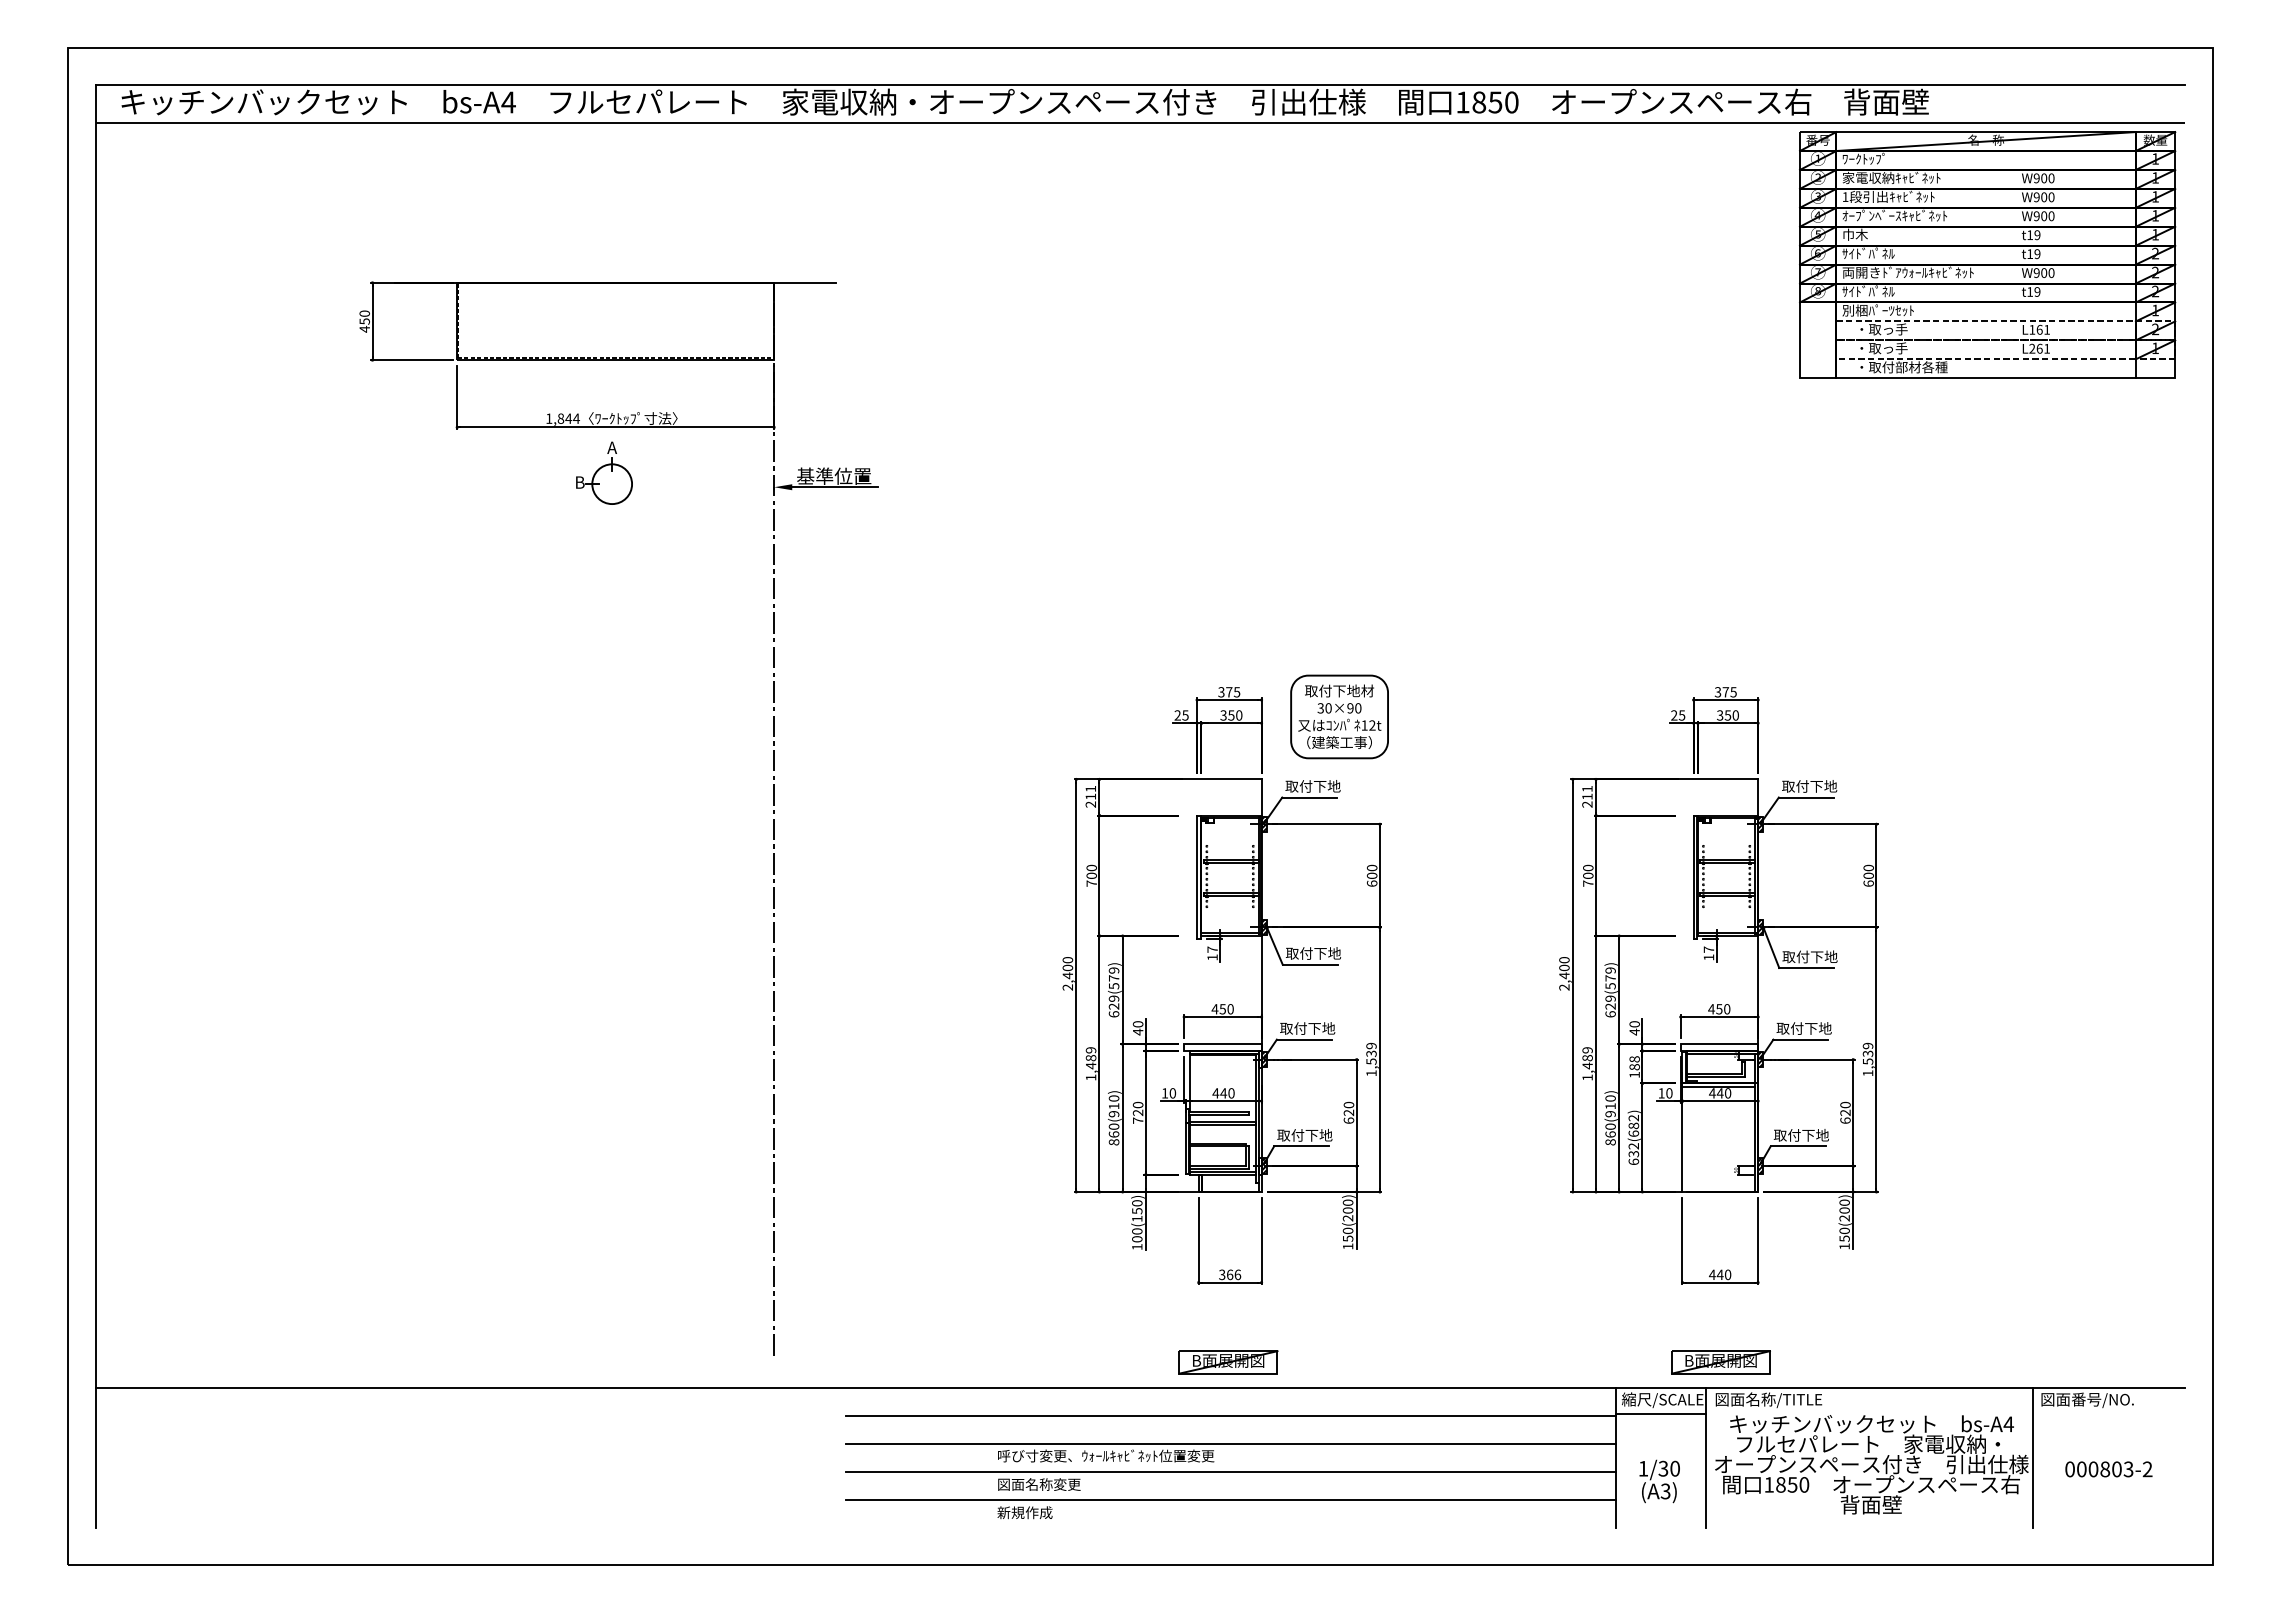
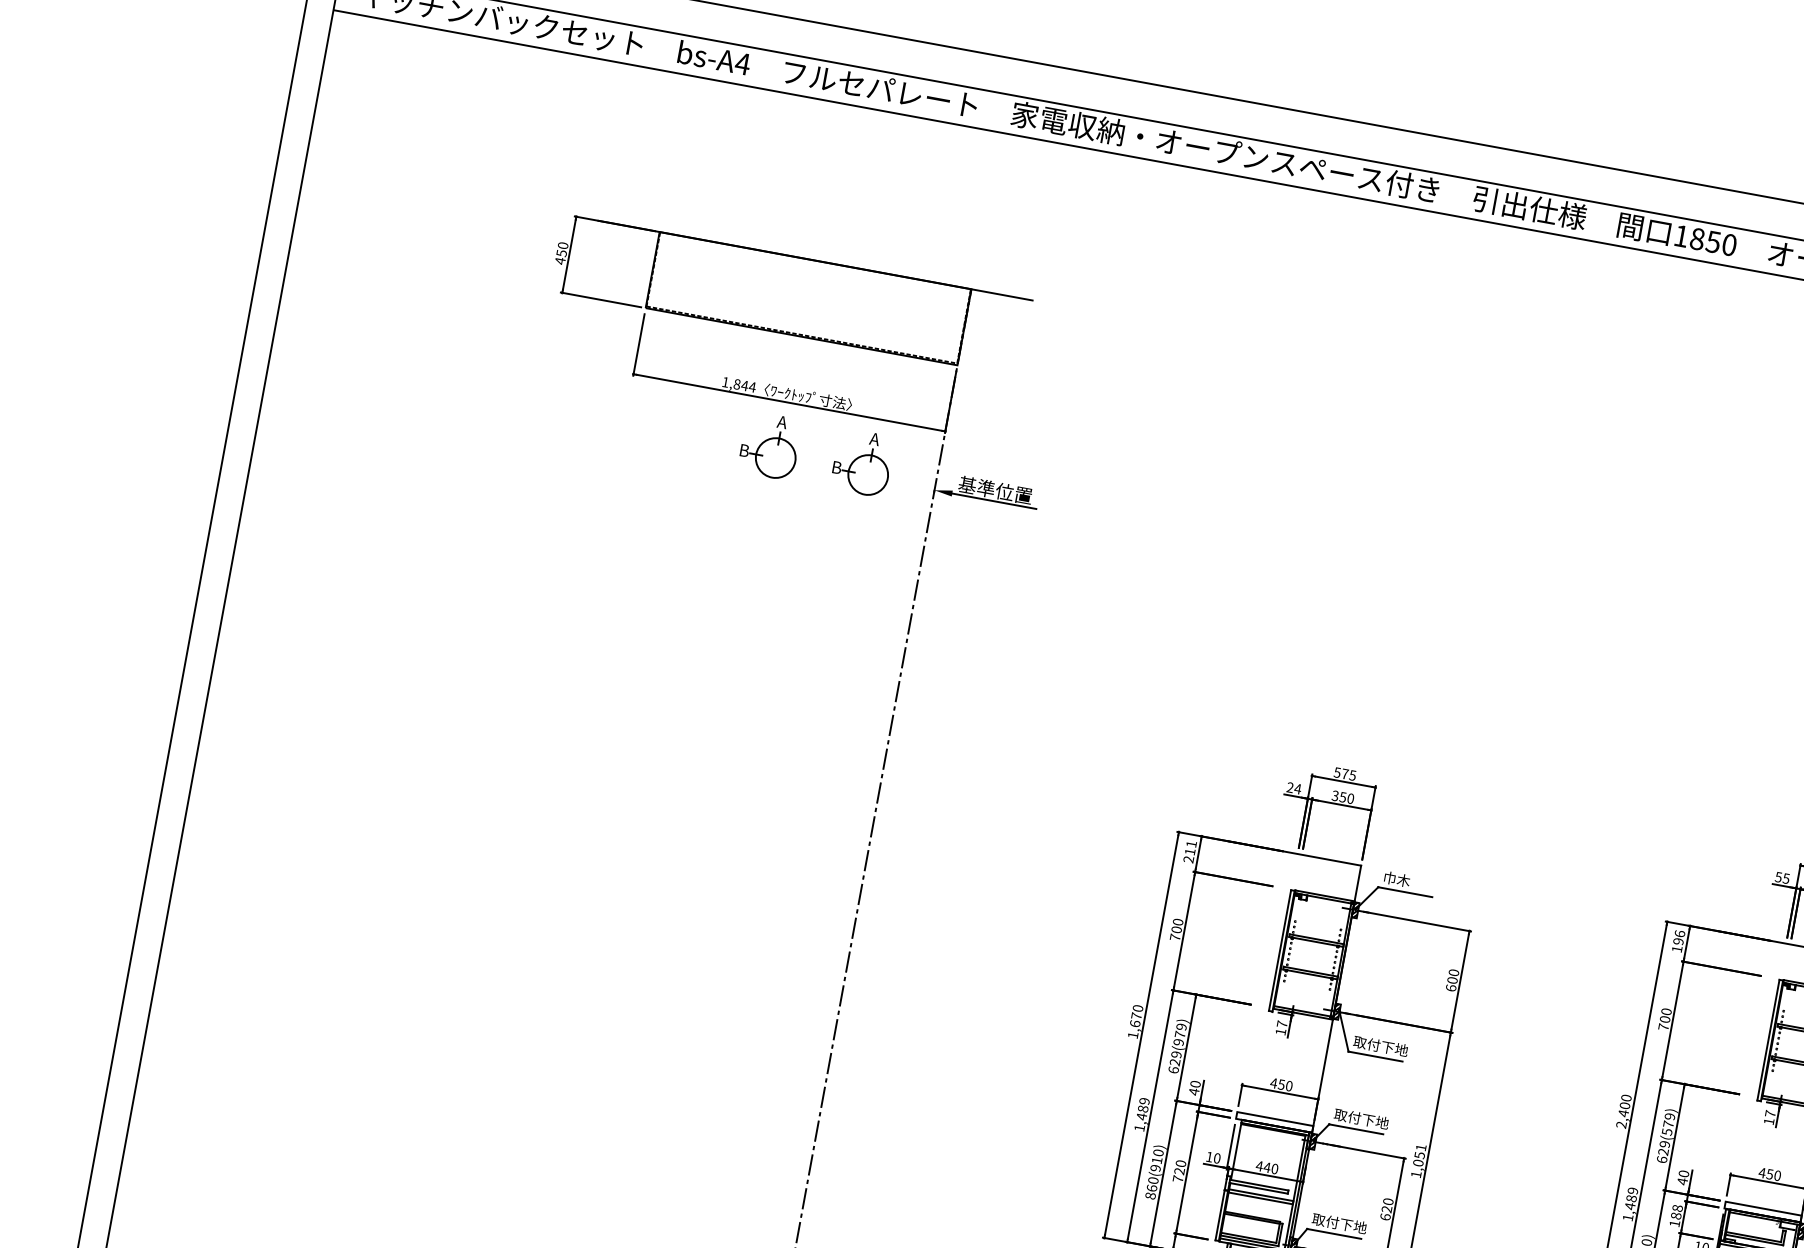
part: (698, 472) -> (862, 462), added
text: (1221, 691) -> (1337, 771), 375 -> 575
text: (1185, 715) -> (1297, 789), 25 -> 24
text: (1674, 715) -> (1778, 877), 25 -> 55
part: (1339, 716) -> (1449, 817), removed
text: (1312, 786) -> (1409, 881), 取付下地 -> 巾木
text: (1587, 796) -> (1678, 941), 211 -> 196
text: (1067, 977) -> (1134, 1025), 2,400 -> 1,670
text: (1113, 986) -> (1178, 1042), 629(579) -> 629(979)
text: (1371, 1053) -> (1419, 1155), 1,539 -> 1,051

